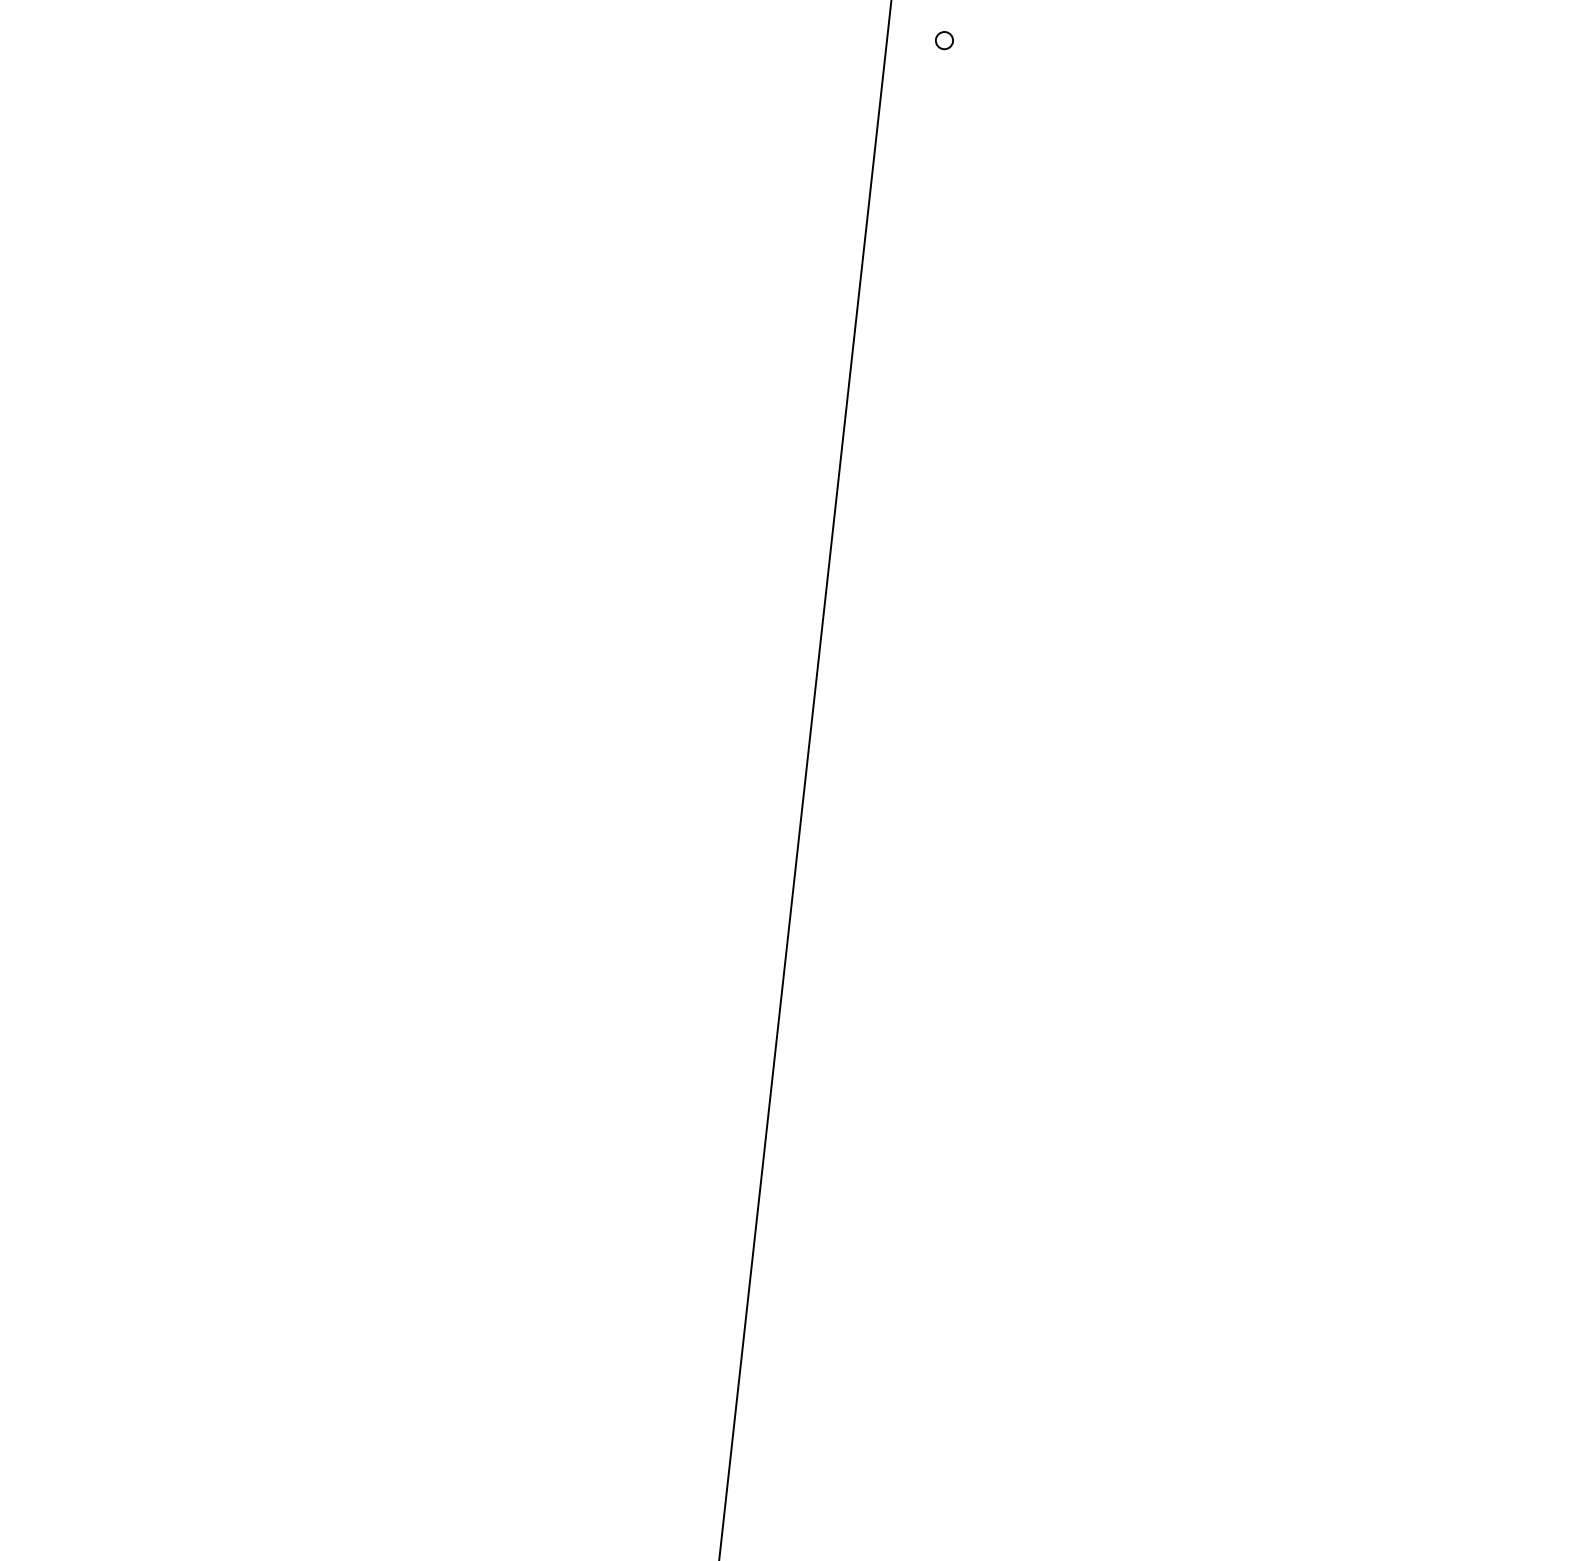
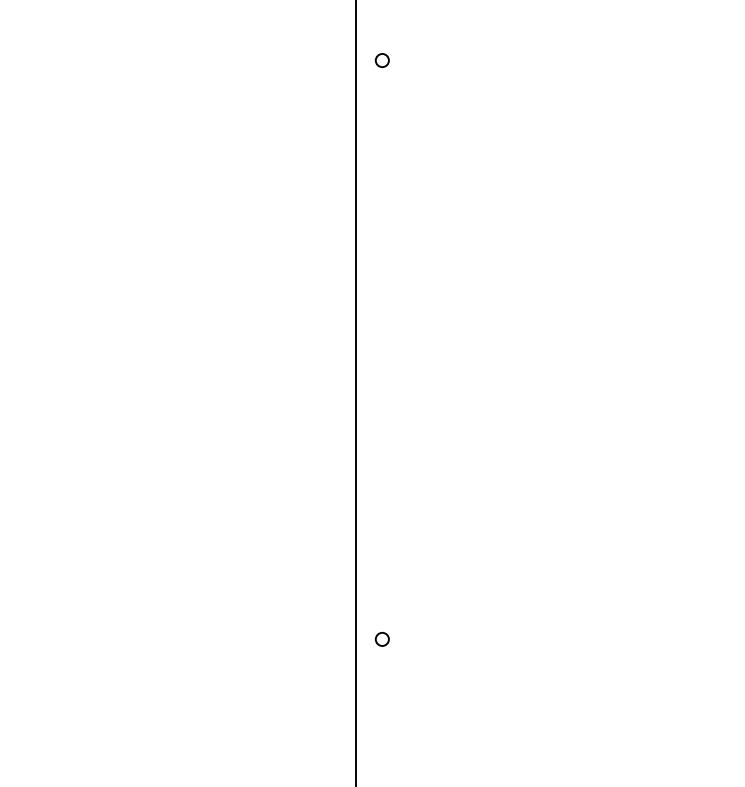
circle: (942, 40) -> (381, 60), size x1.67
circle: (804, 1295) -> (381, 638), added

